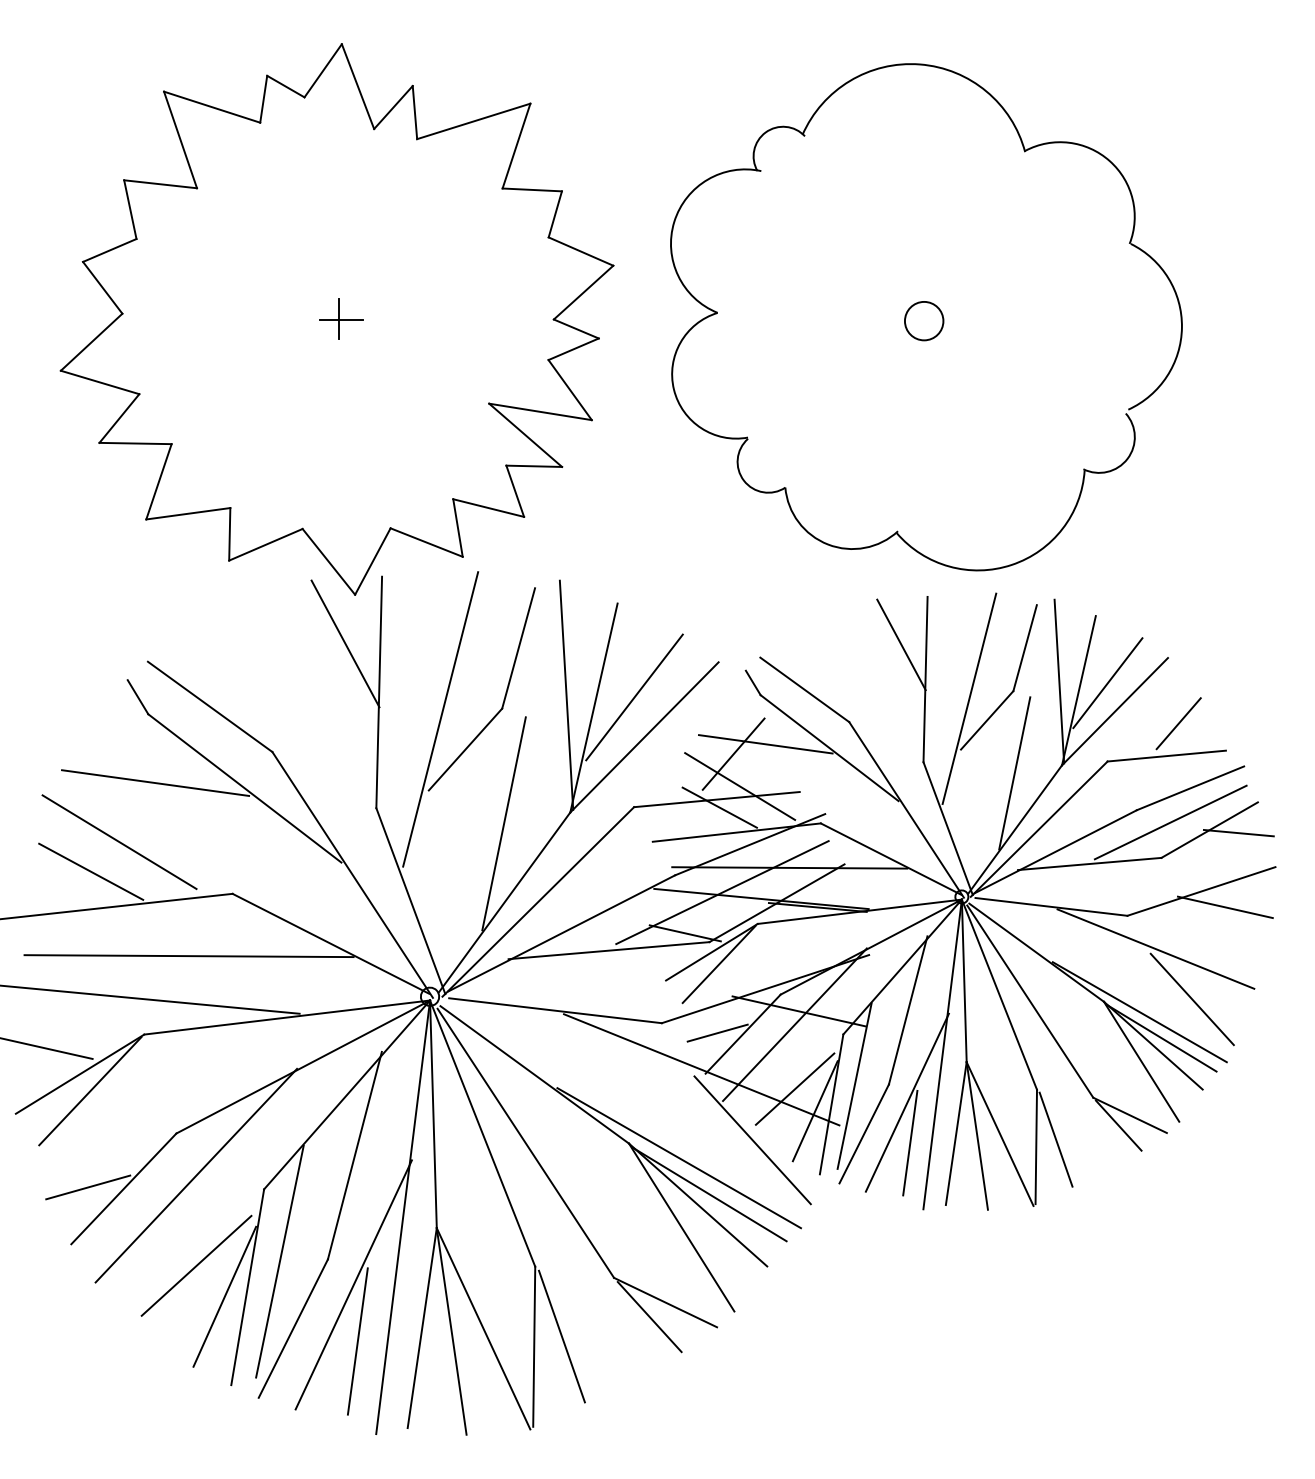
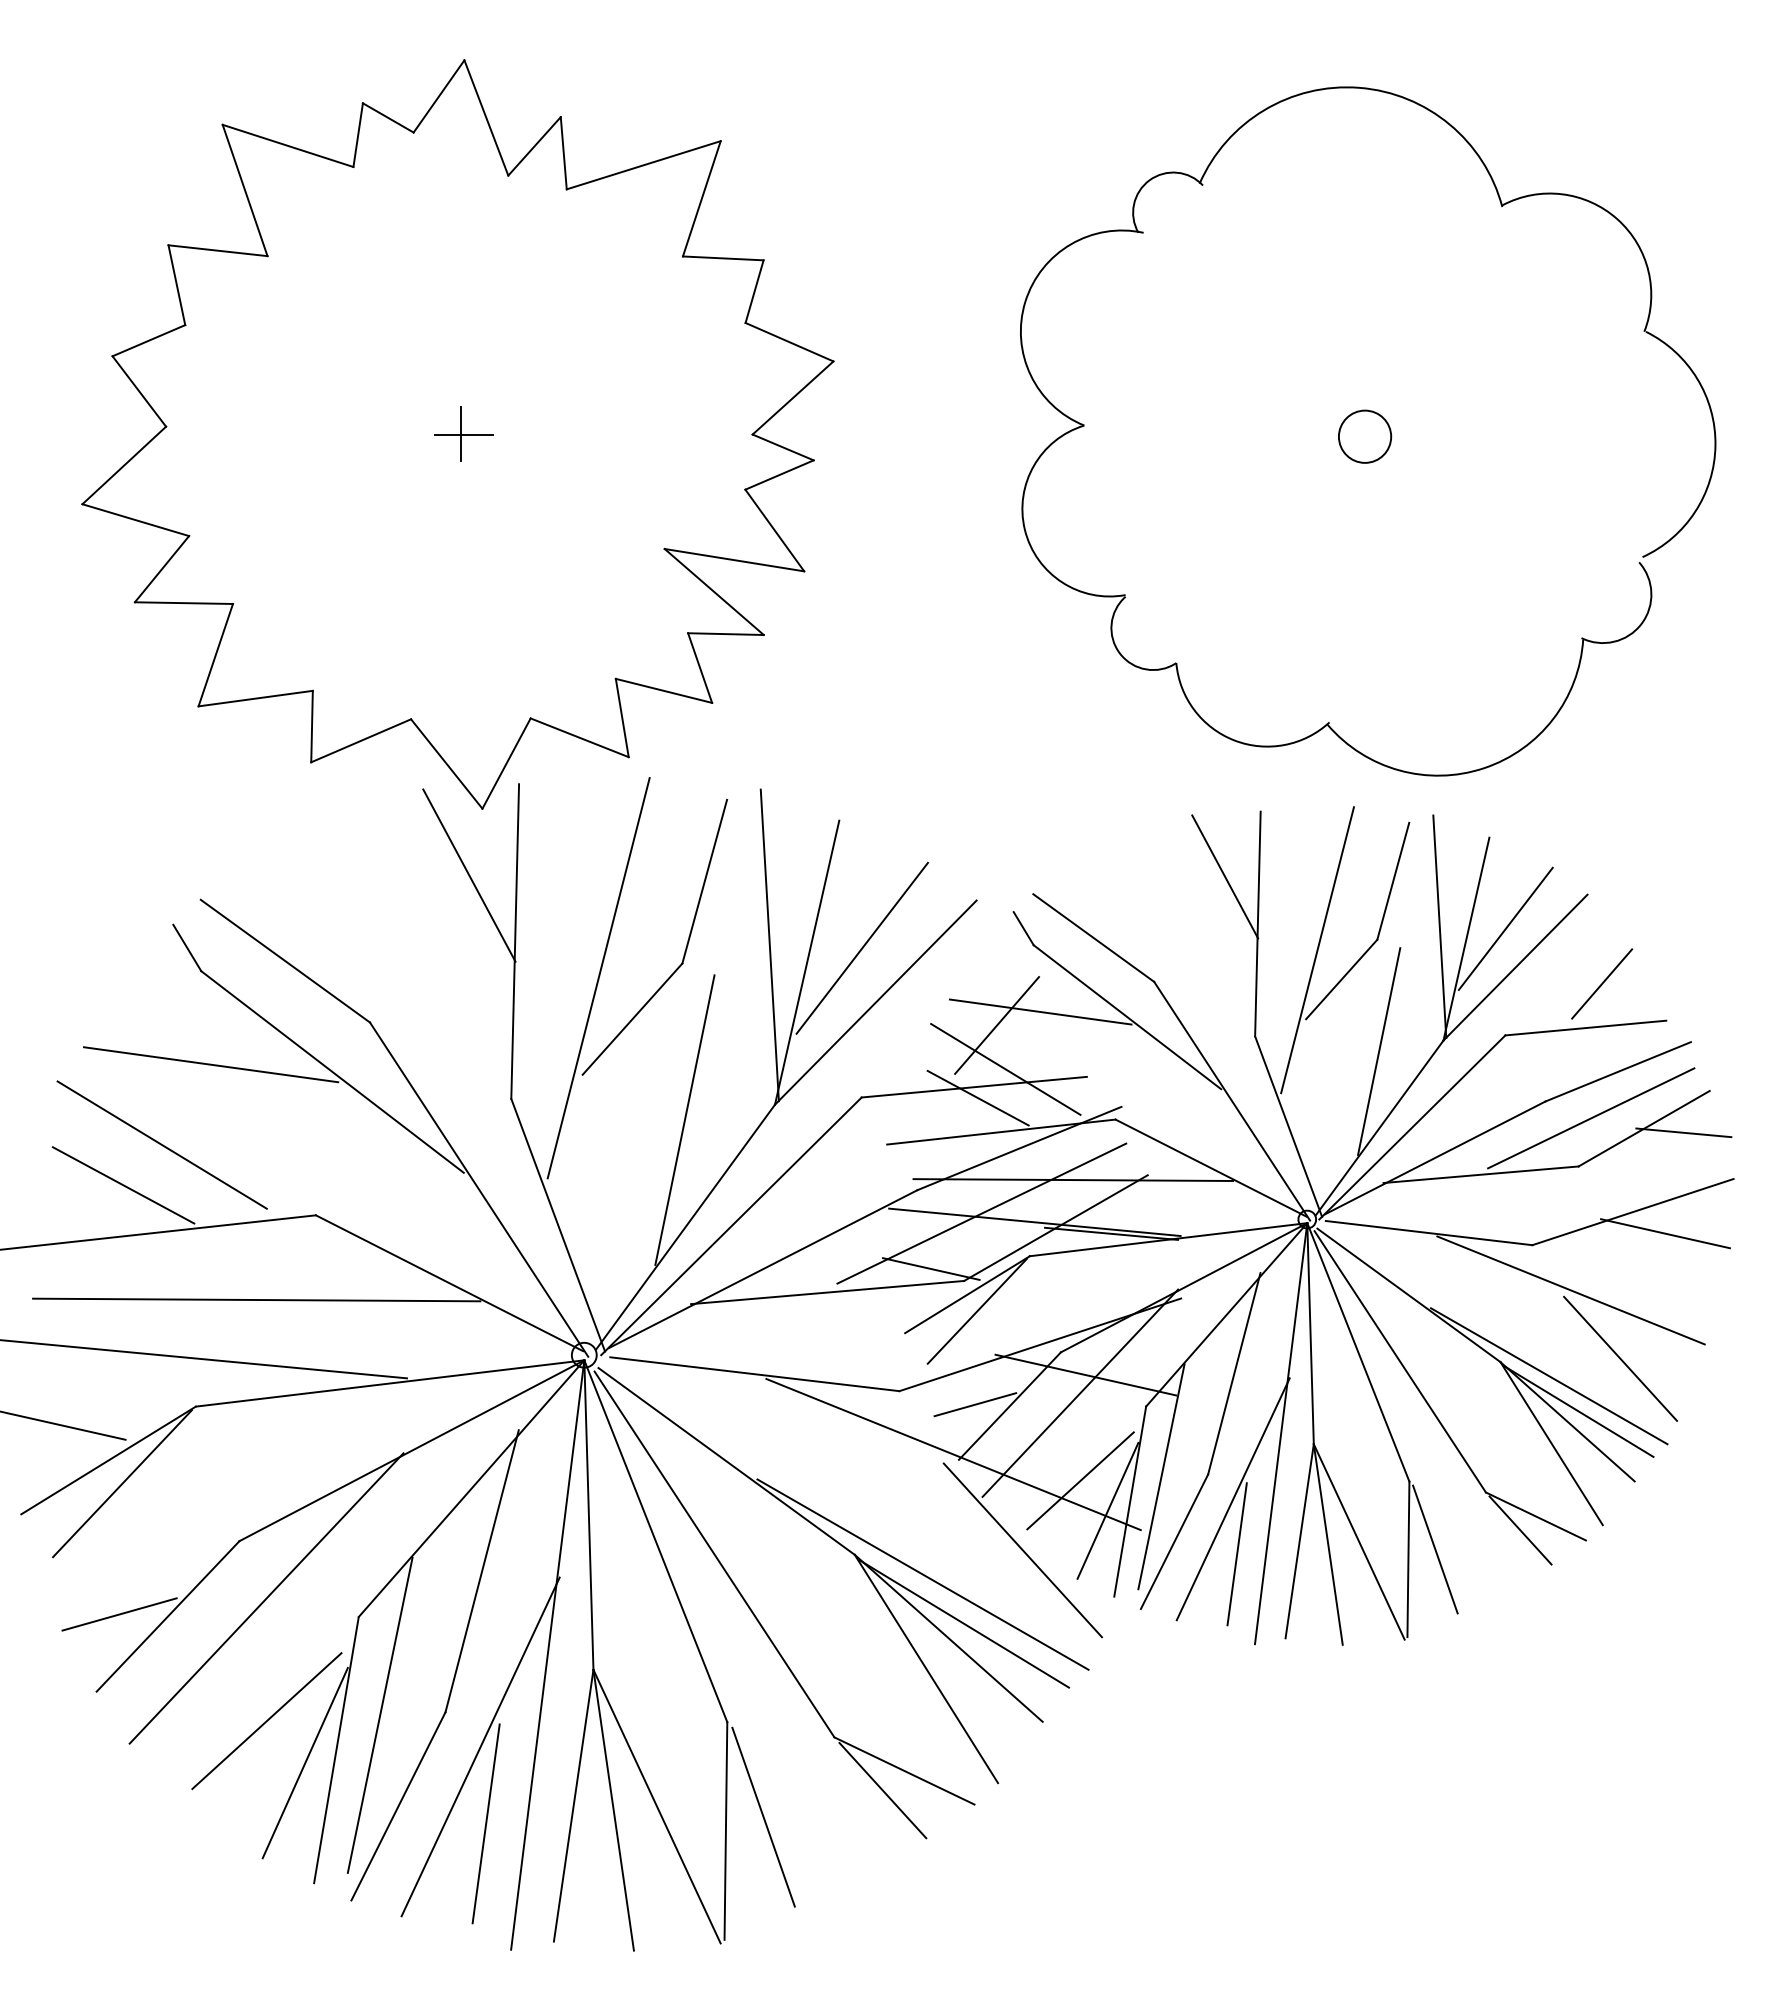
part: (926, 317) -> (1368, 431), moved

